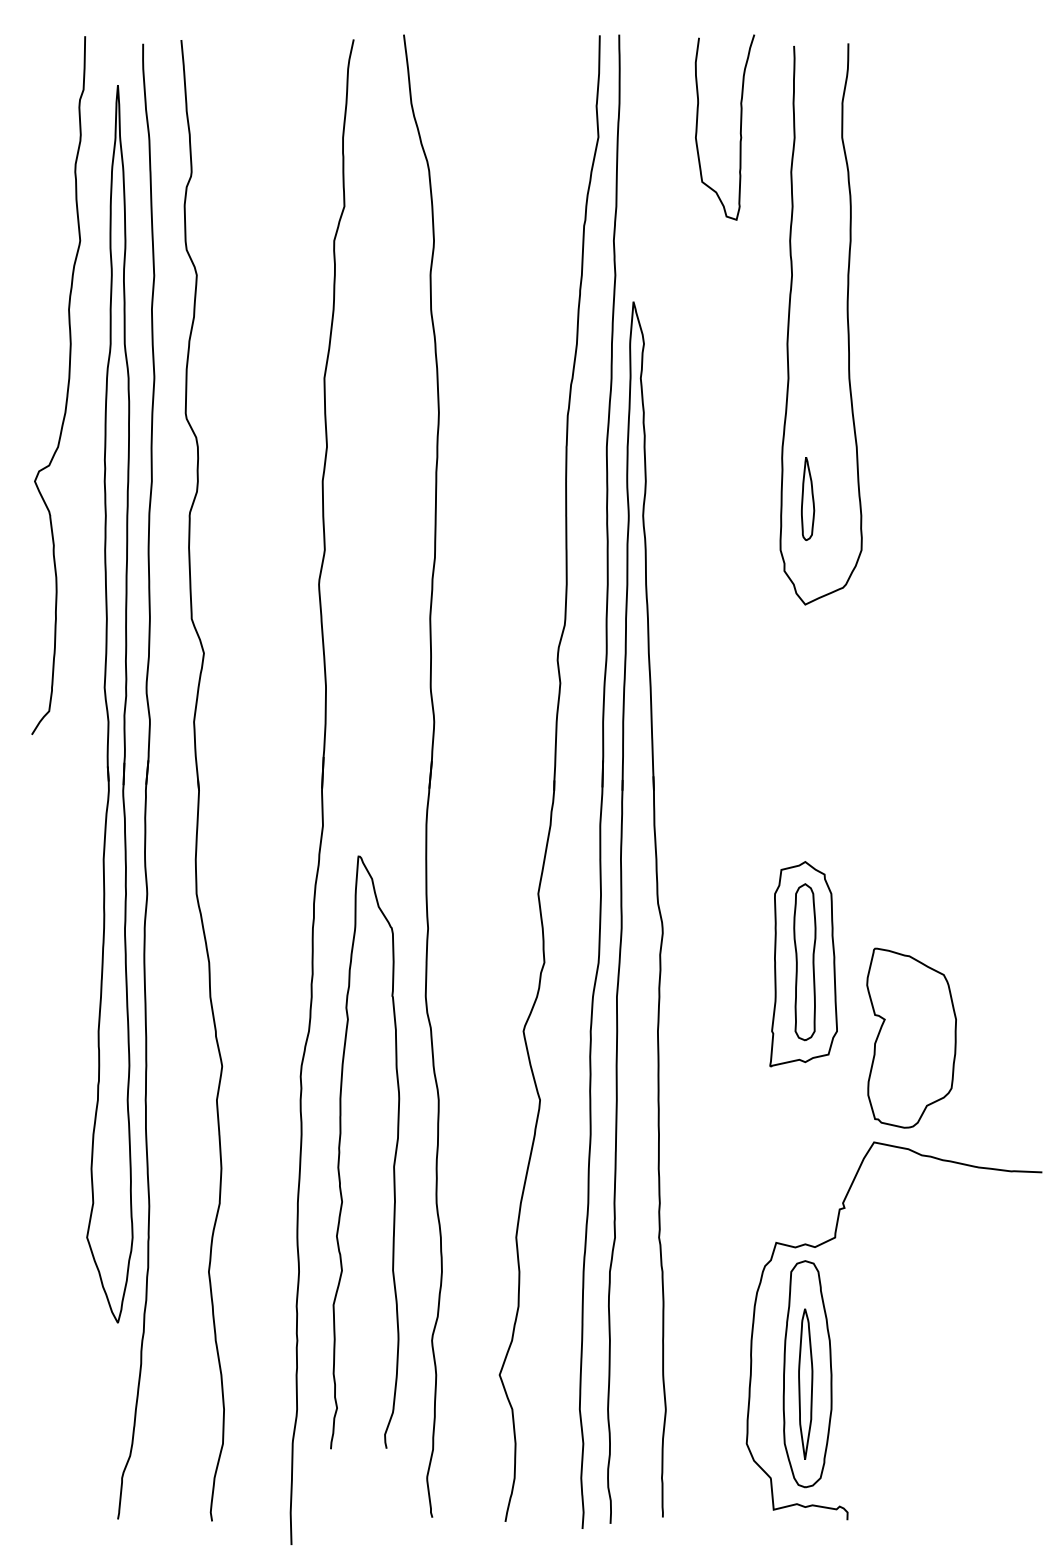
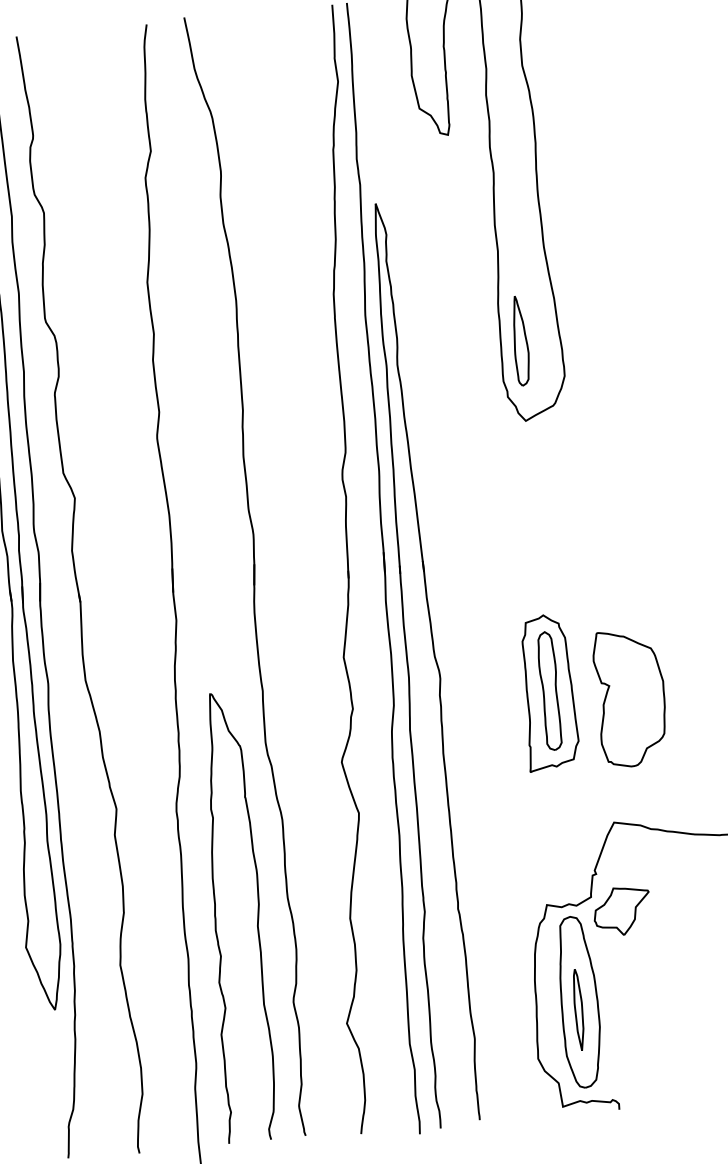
part: (807, 498) -> (520, 340), size x1.43
part: (911, 1037) -> (630, 697), moved
curve: (340, 1152) -> (216, 919), moved
part: (874, 1259) -> (622, 910), added
part: (805, 1384) -> (578, 1010), size x0.71

